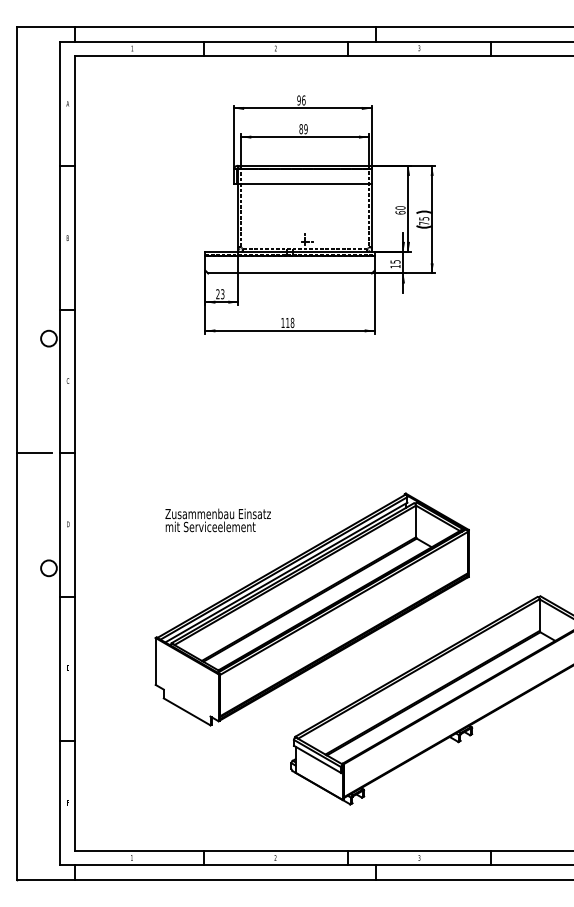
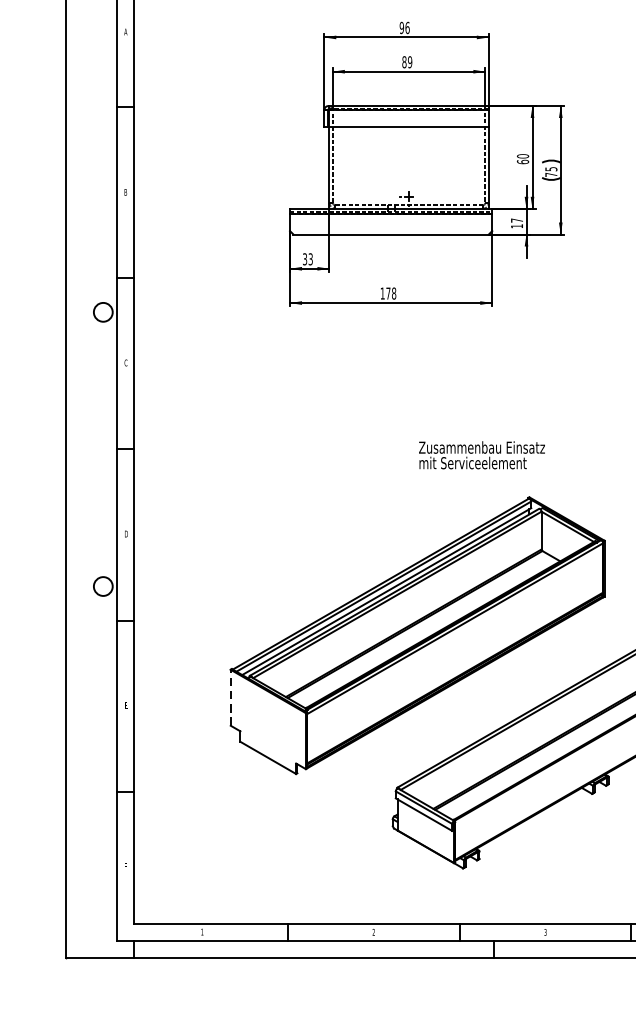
text: (395, 261) -> (517, 220), 15 -> 17
text: (217, 294) -> (304, 259), 23 -> 33
text: (287, 322) -> (388, 293), 118 -> 178
line: (34, 453) -> (86, 449), removed
text: (217, 520) -> (481, 455), moved
line: (155, 660) -> (230, 696), solid -> dashed

